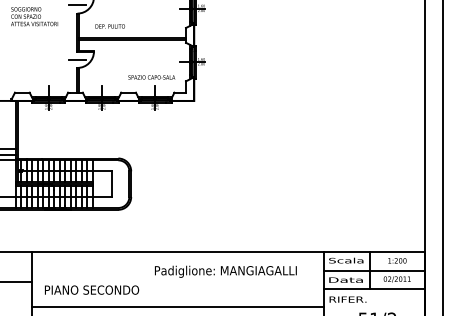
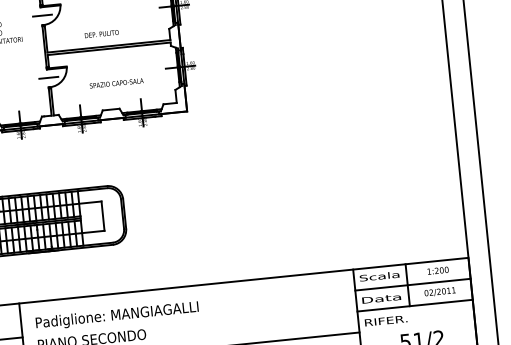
text: (109, 26) -> (100, 34), moved
text: (151, 77) -> (116, 83), moved
text: (225, 271) -> (116, 315), moved

